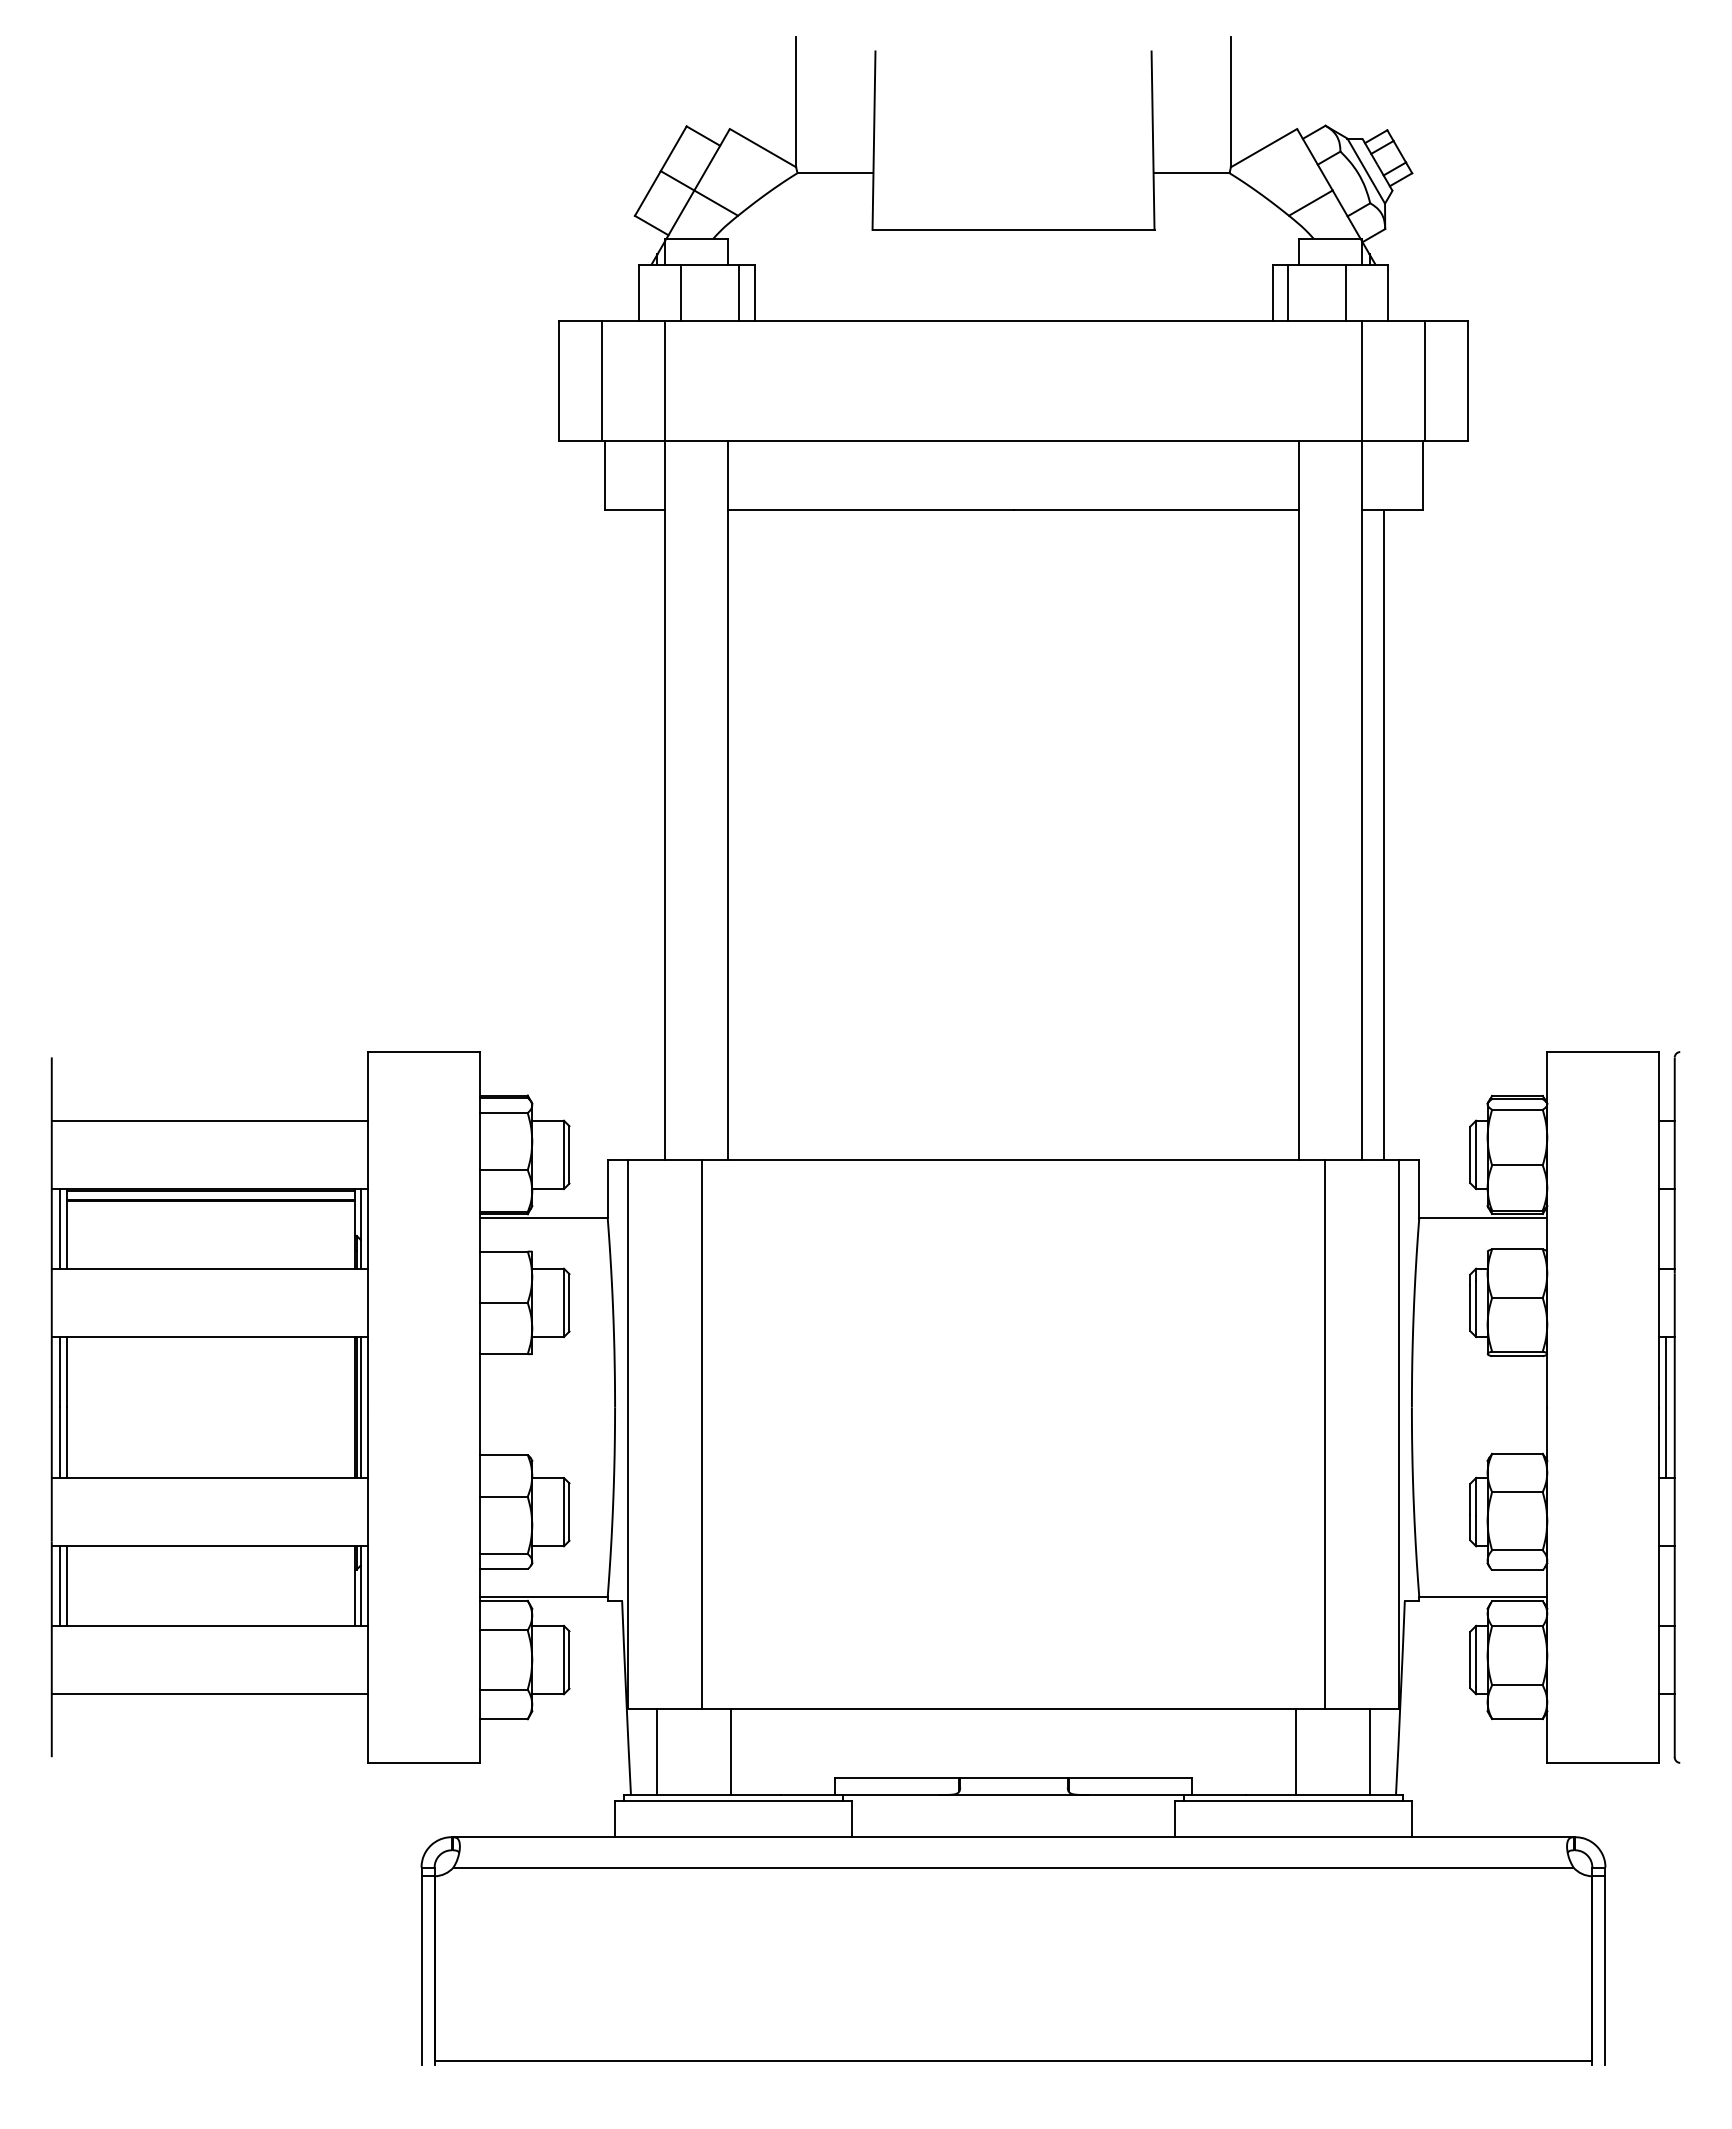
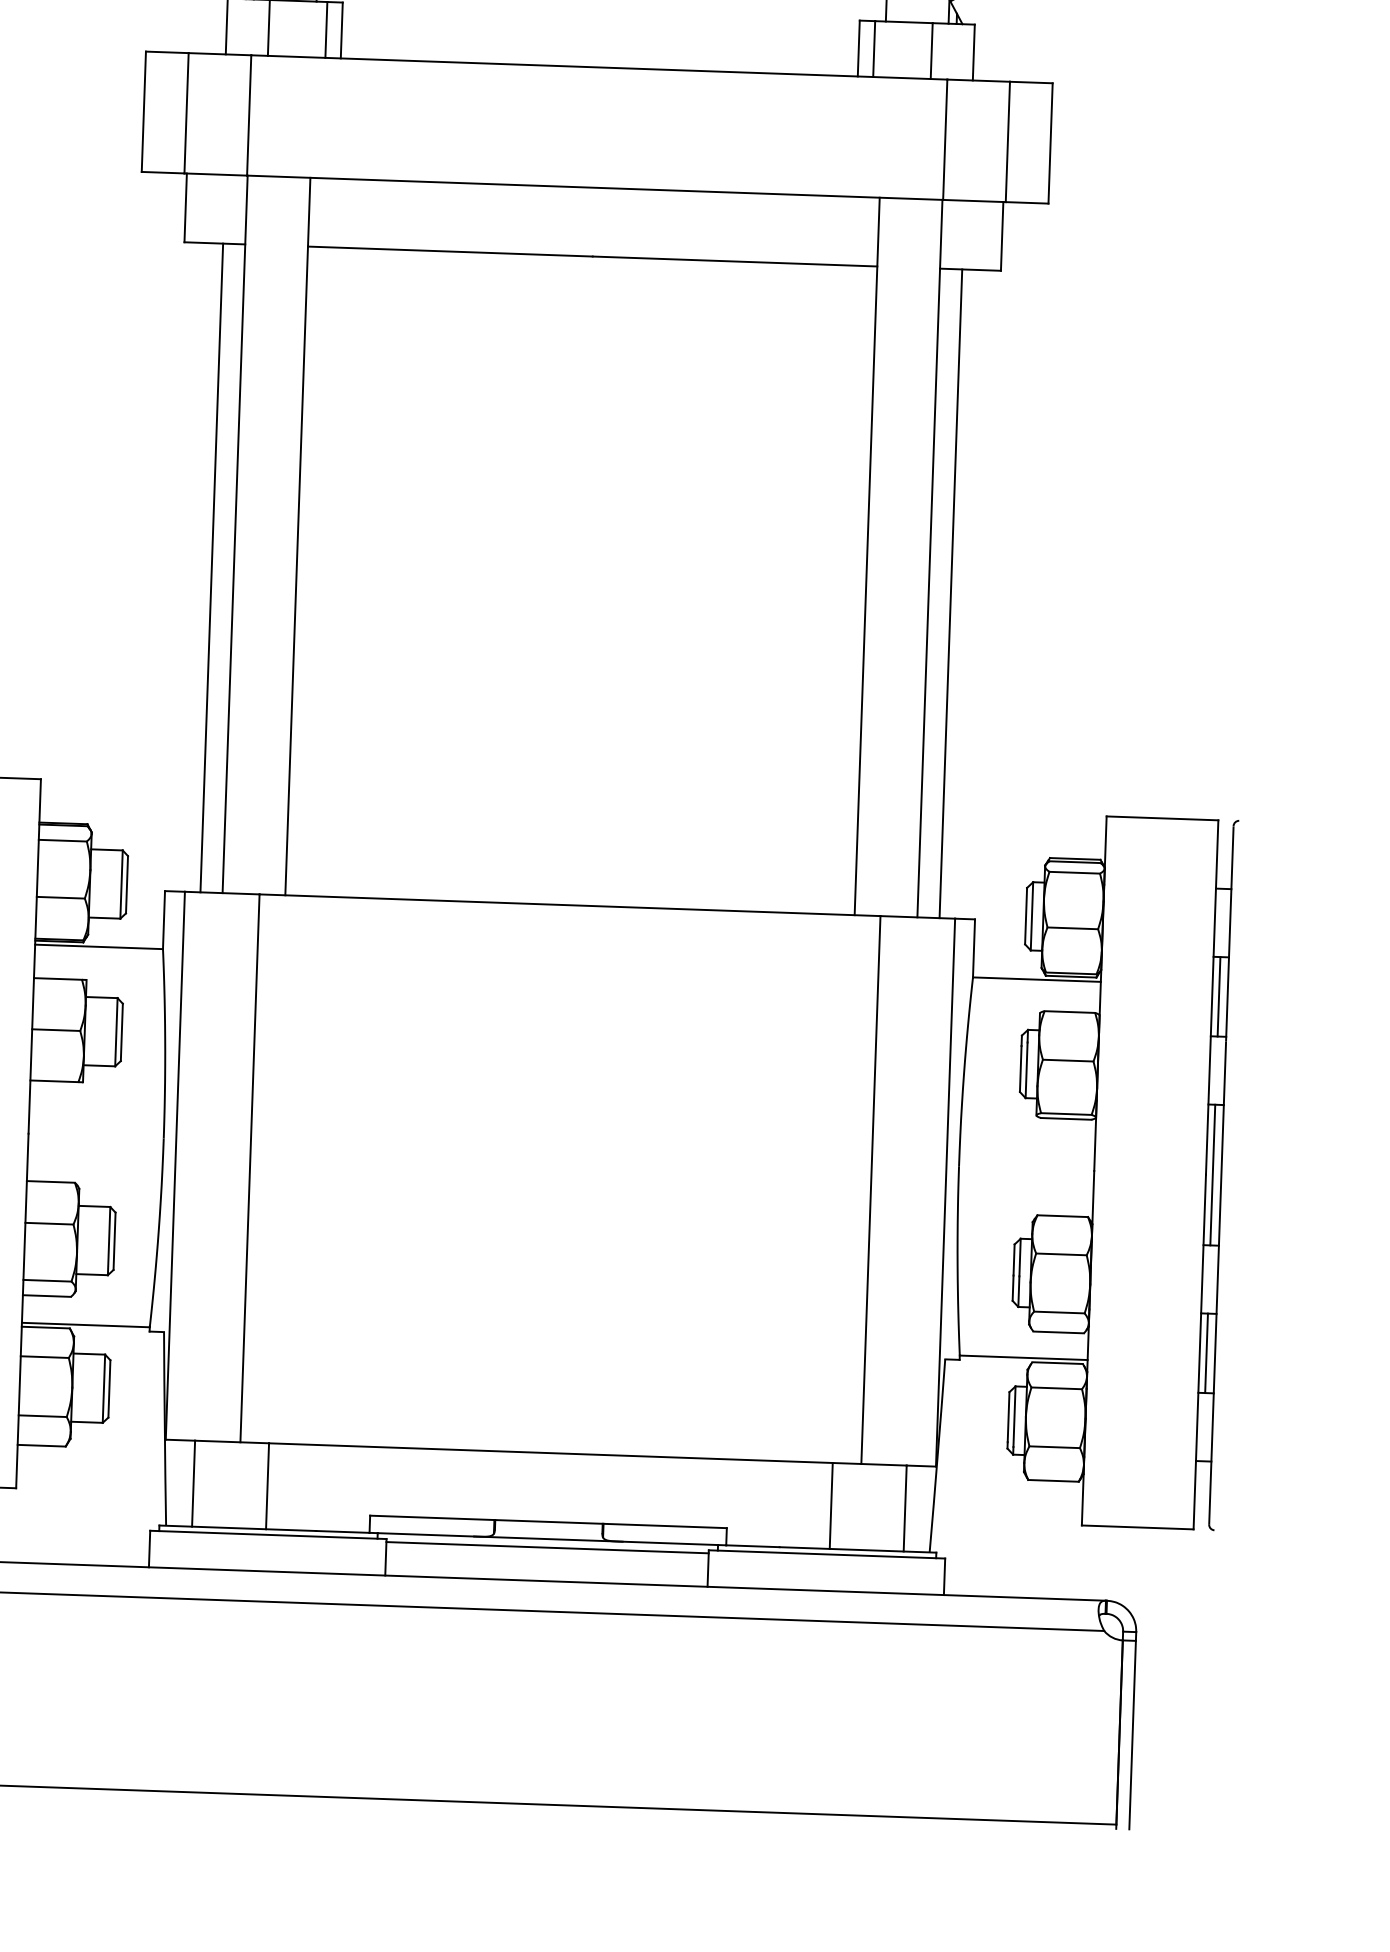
line: (643, 834) -> (212, 567), added
line: (1666, 1228) -> (1219, 996), added
line: (1666, 1585) -> (1206, 1352), added
line: (1013, 1803) -> (547, 1547), added

